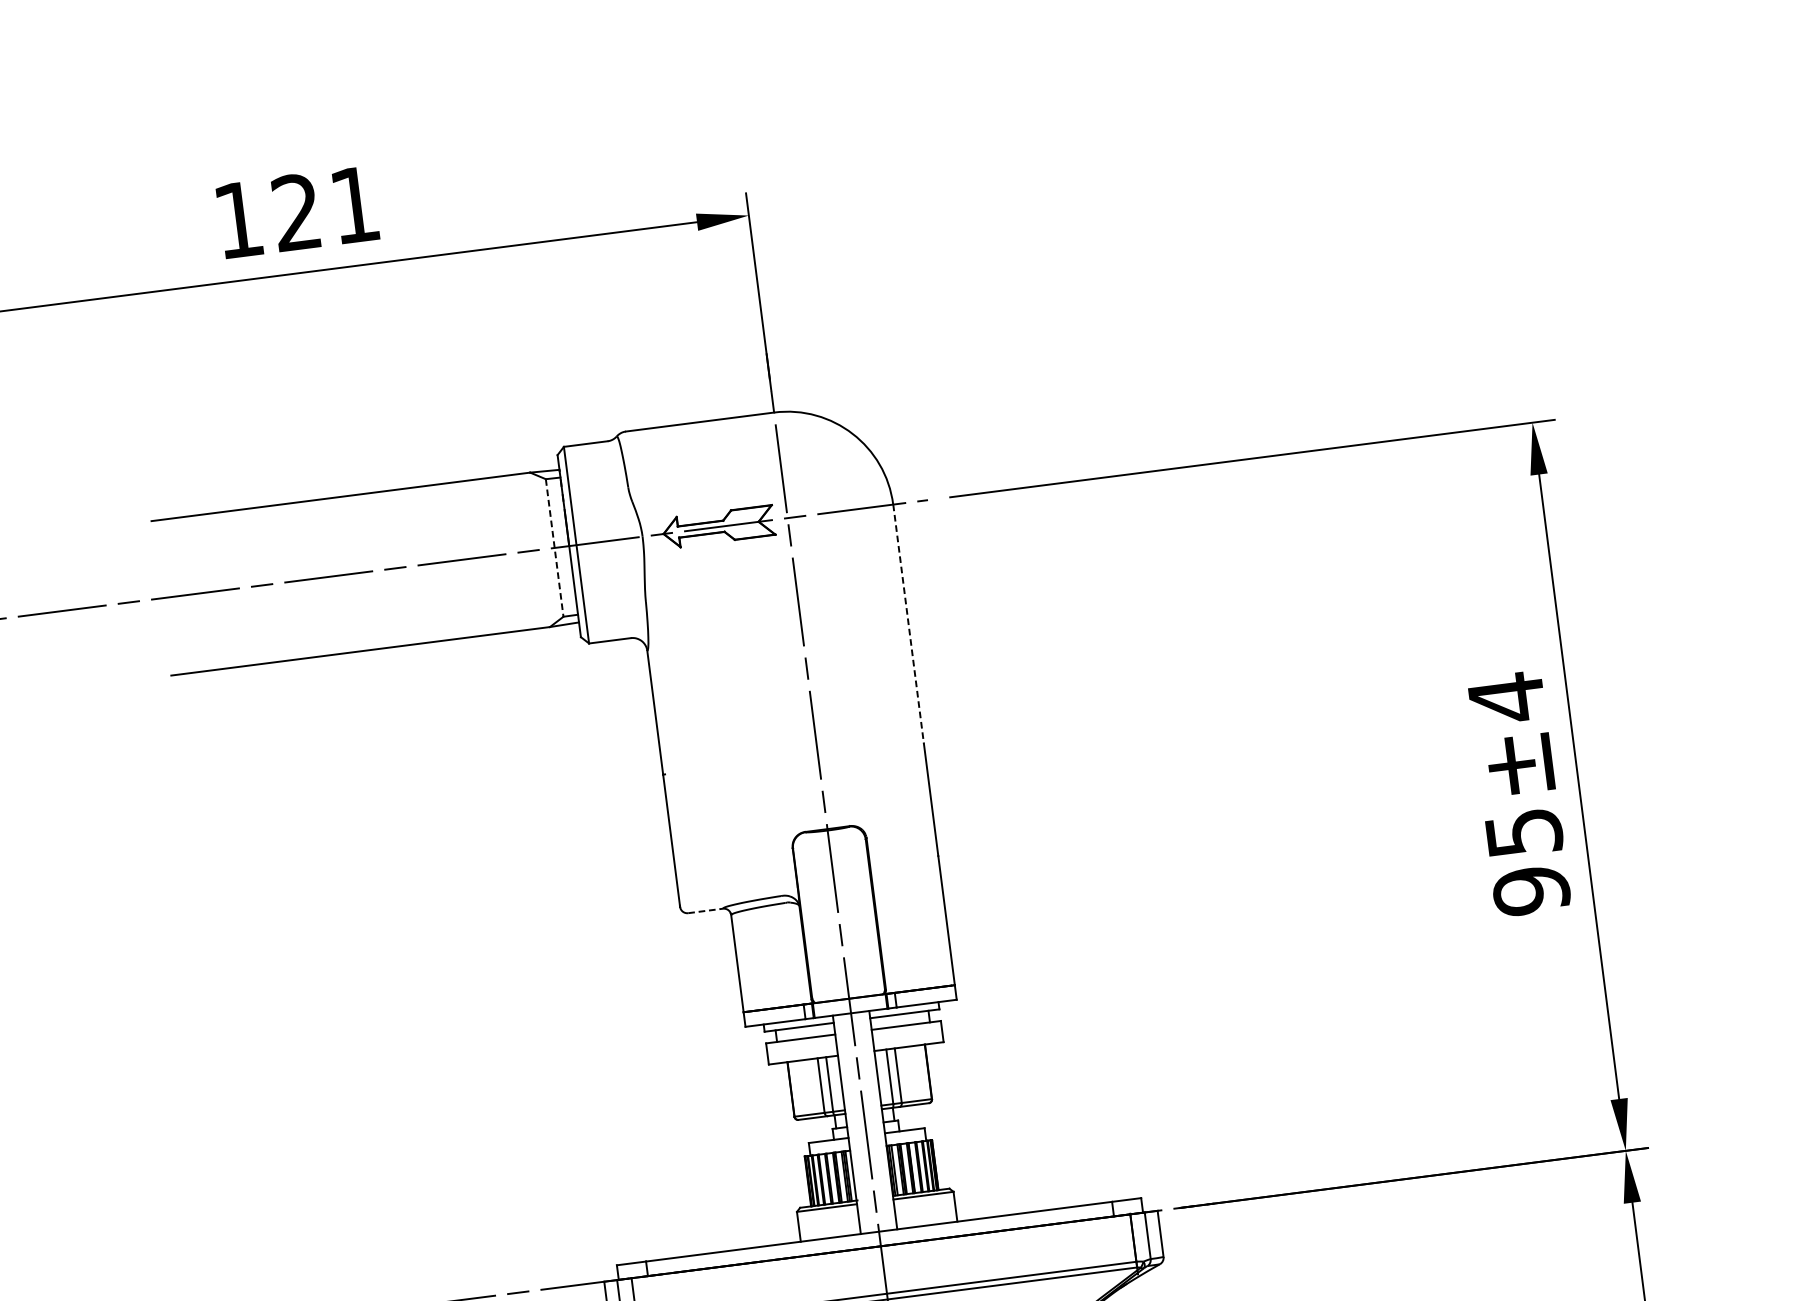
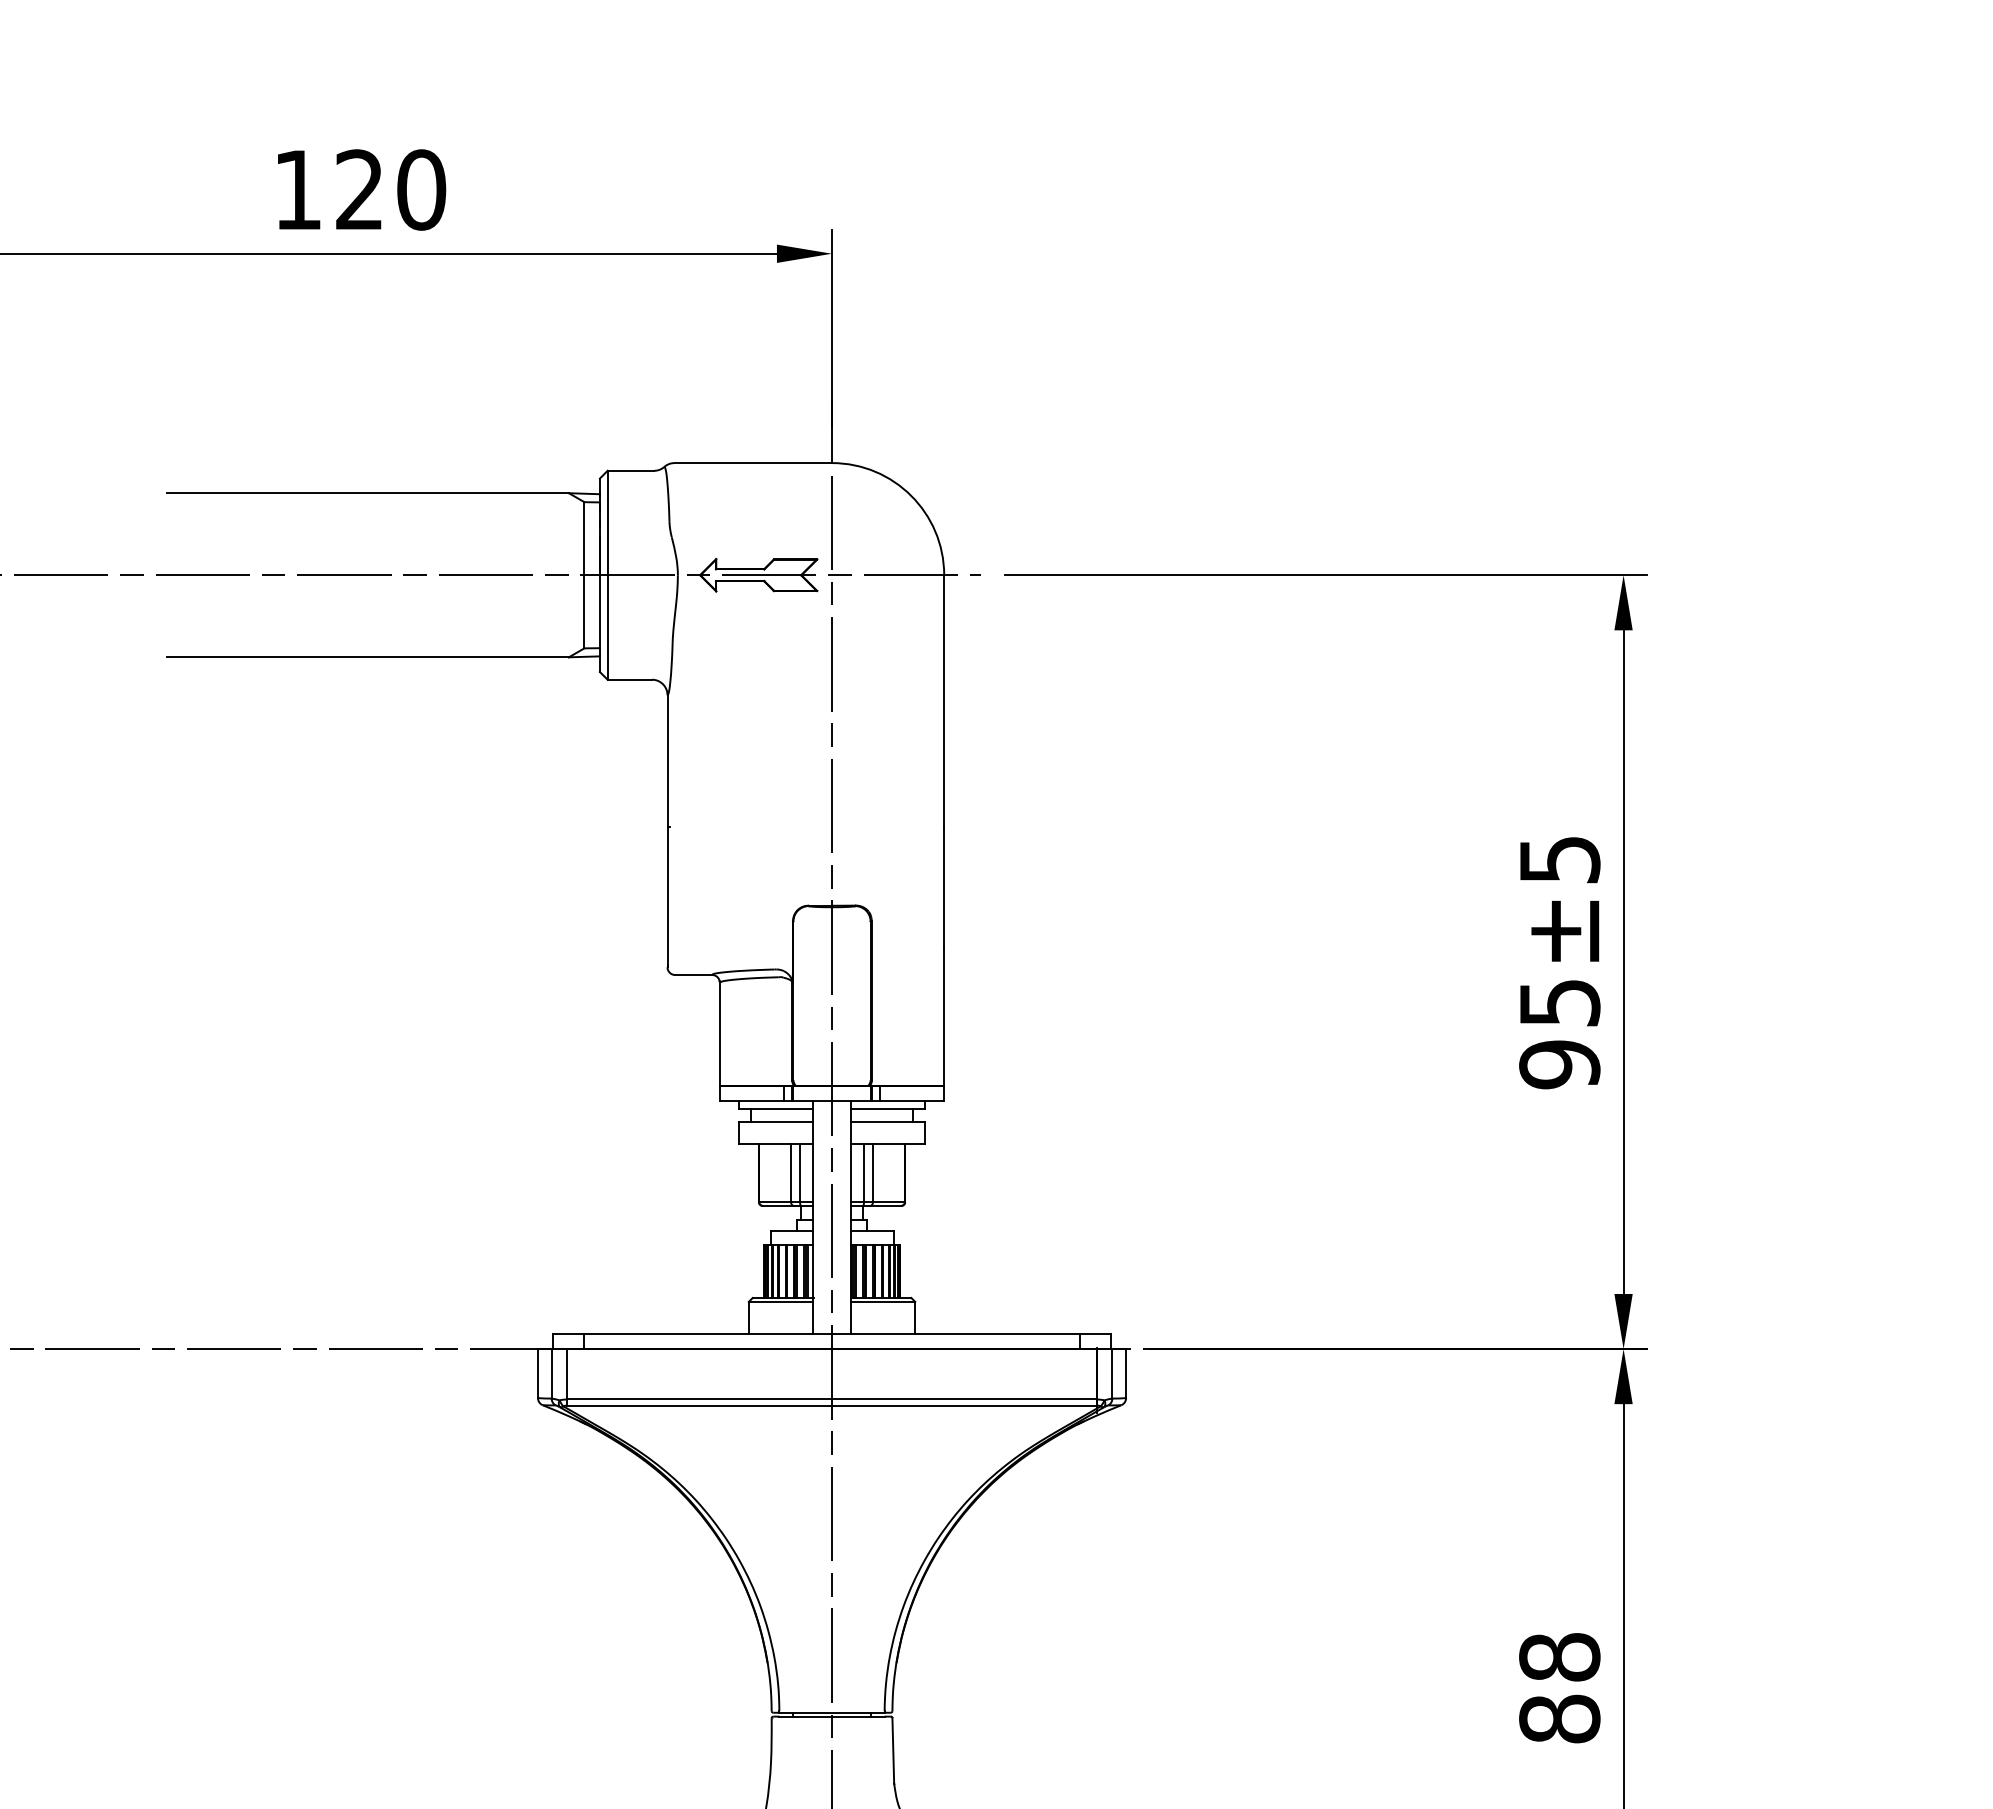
text: (354, 204) -> (421, 189), 121 -> 120
line: (554, 548) -> (584, 575), dashed -> solid
line: (908, 624) -> (944, 702), dashed -> solid
text: (1507, 697) -> (1560, 859), 95±4 -> 95±5
line: (706, 910) -> (694, 974), dashed -> solid

